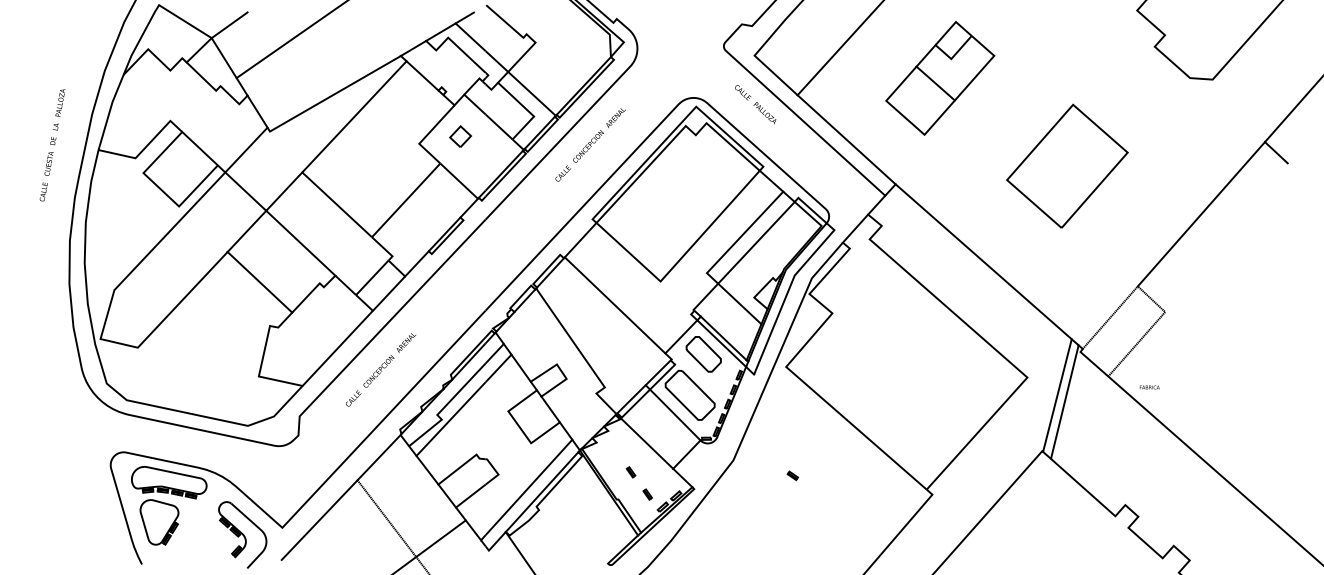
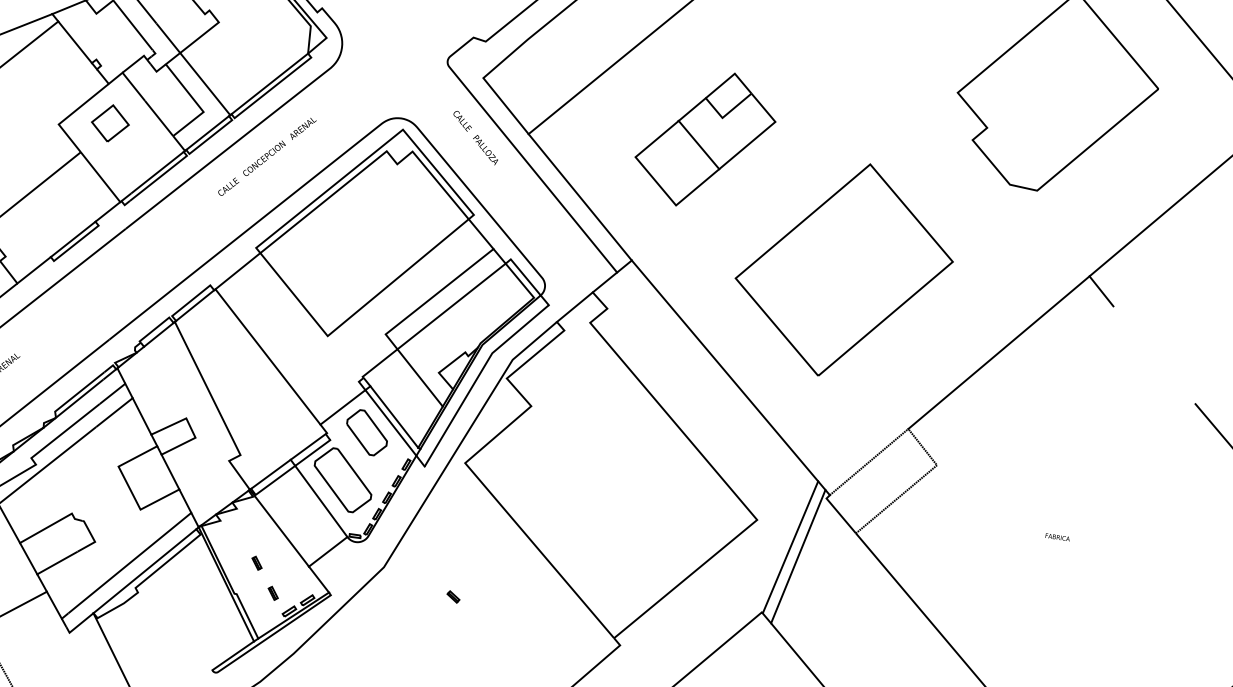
part: (460, 136) -> (110, 123), size x1.43
part: (1067, 165) -> (844, 268), size x1.43
text: (1149, 387) -> (1057, 537), moved

